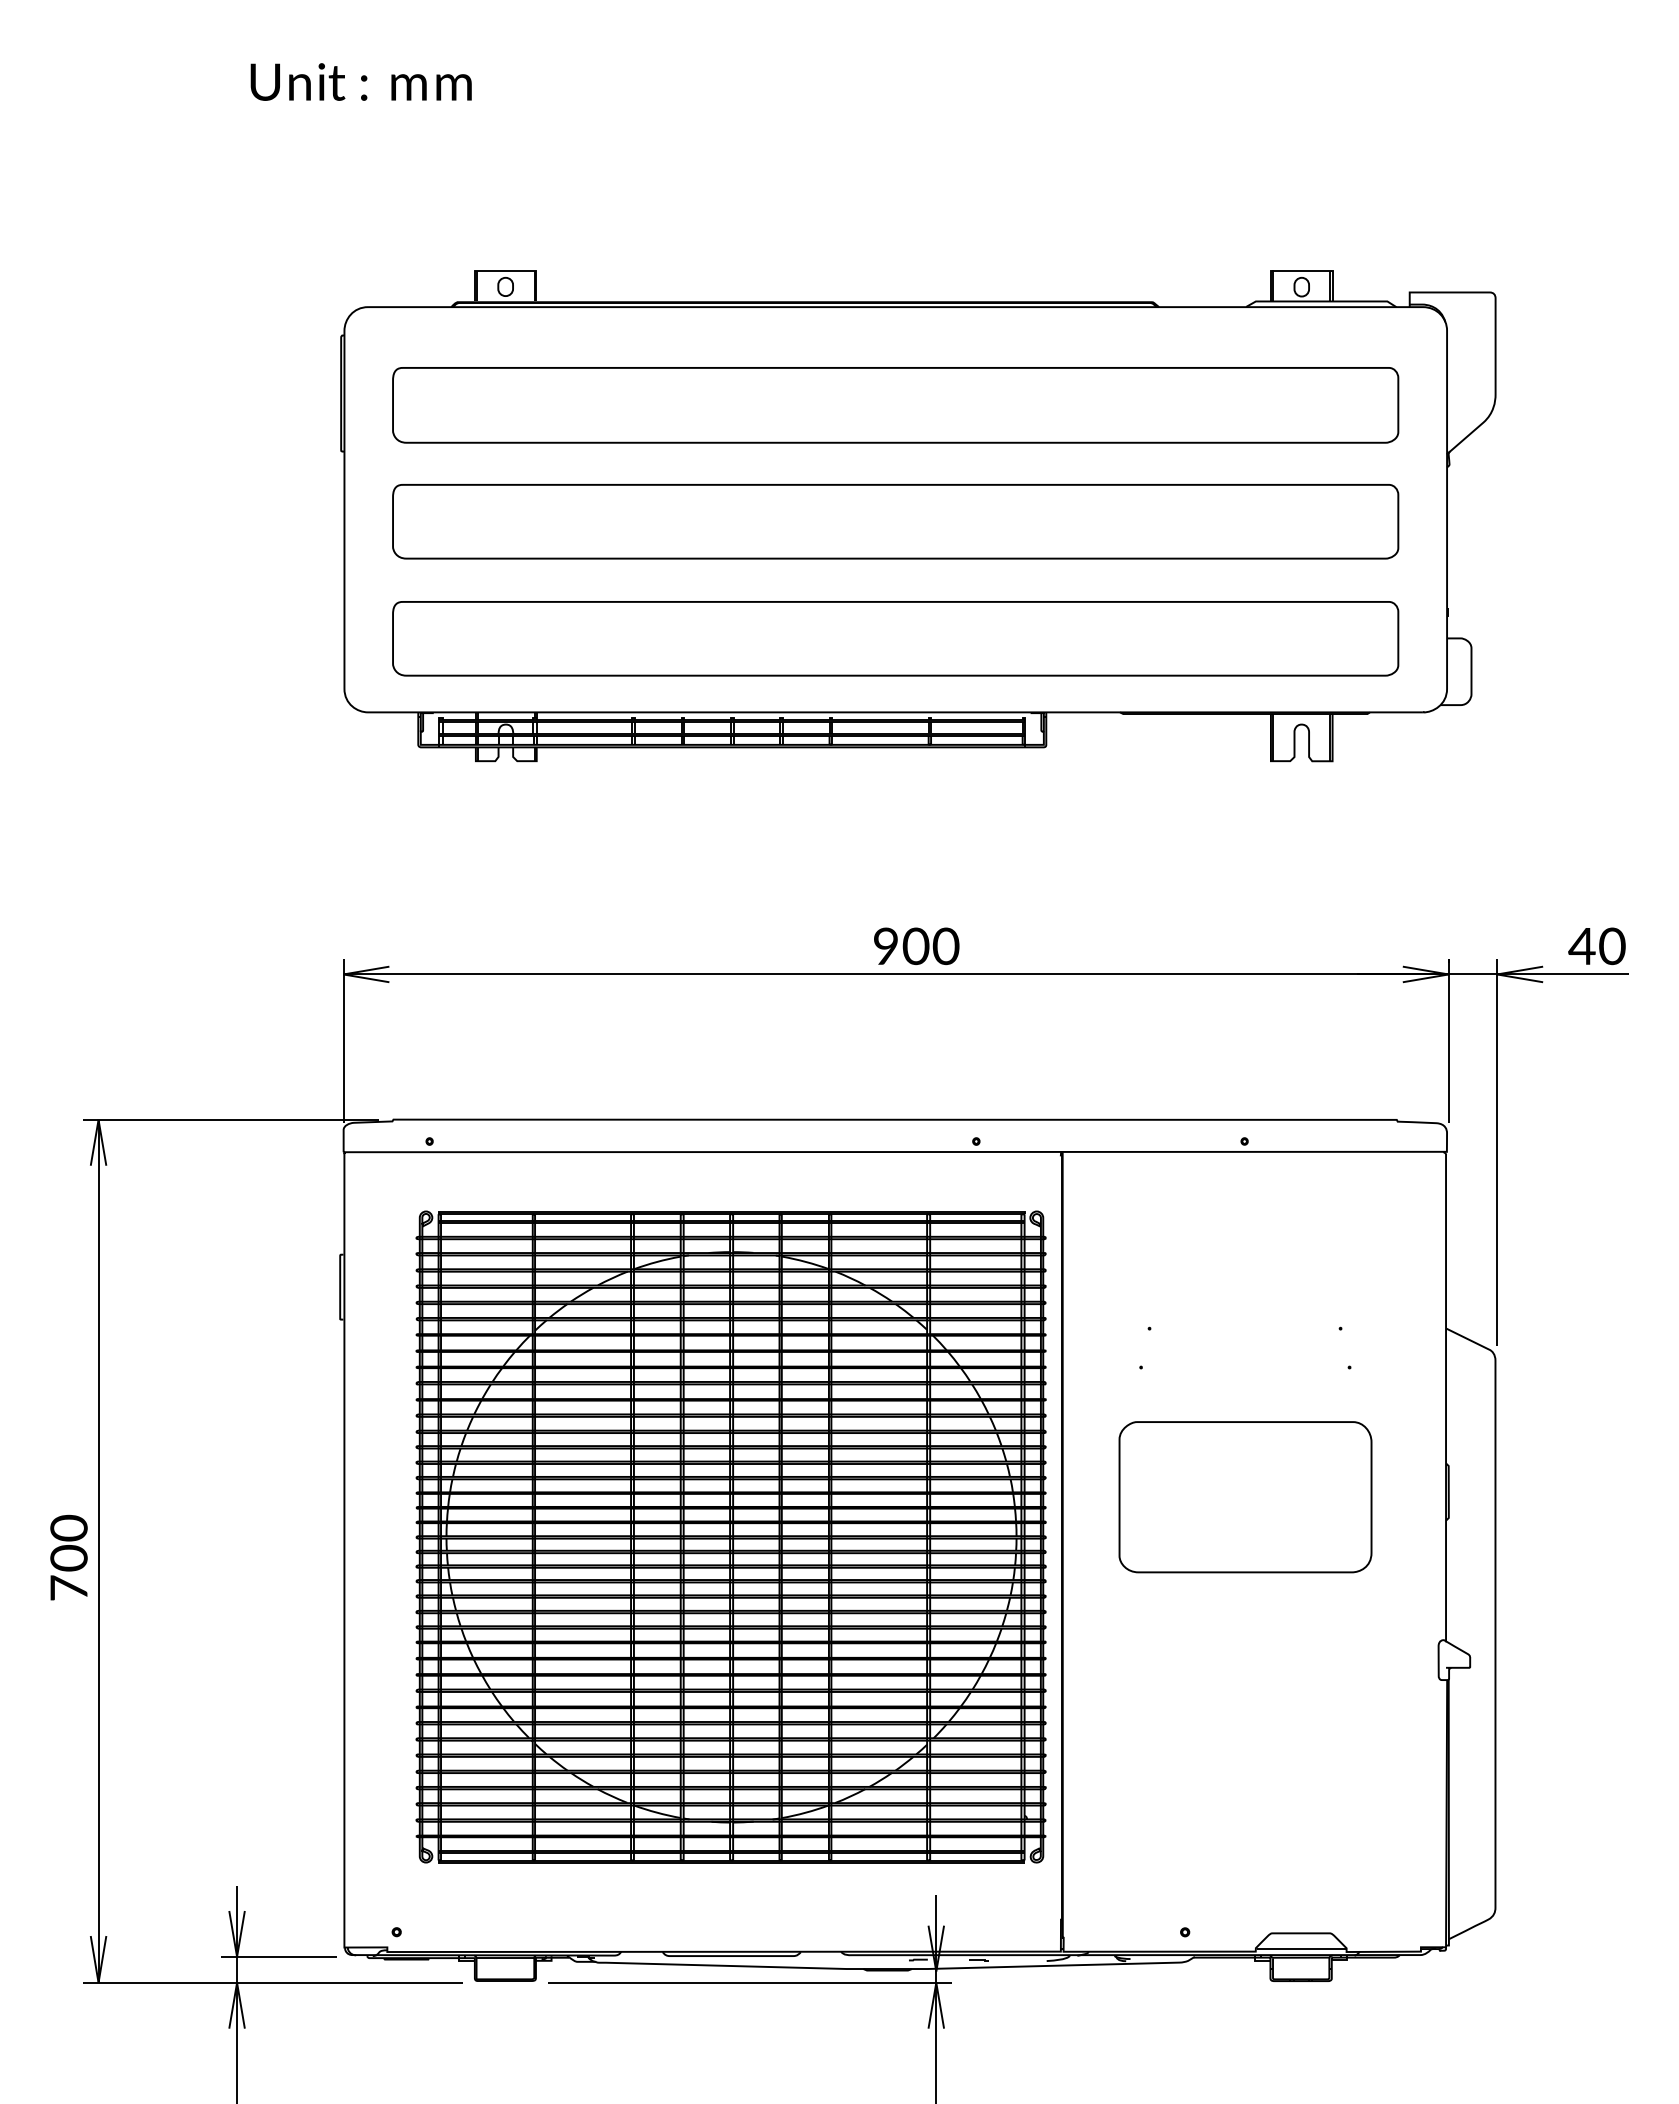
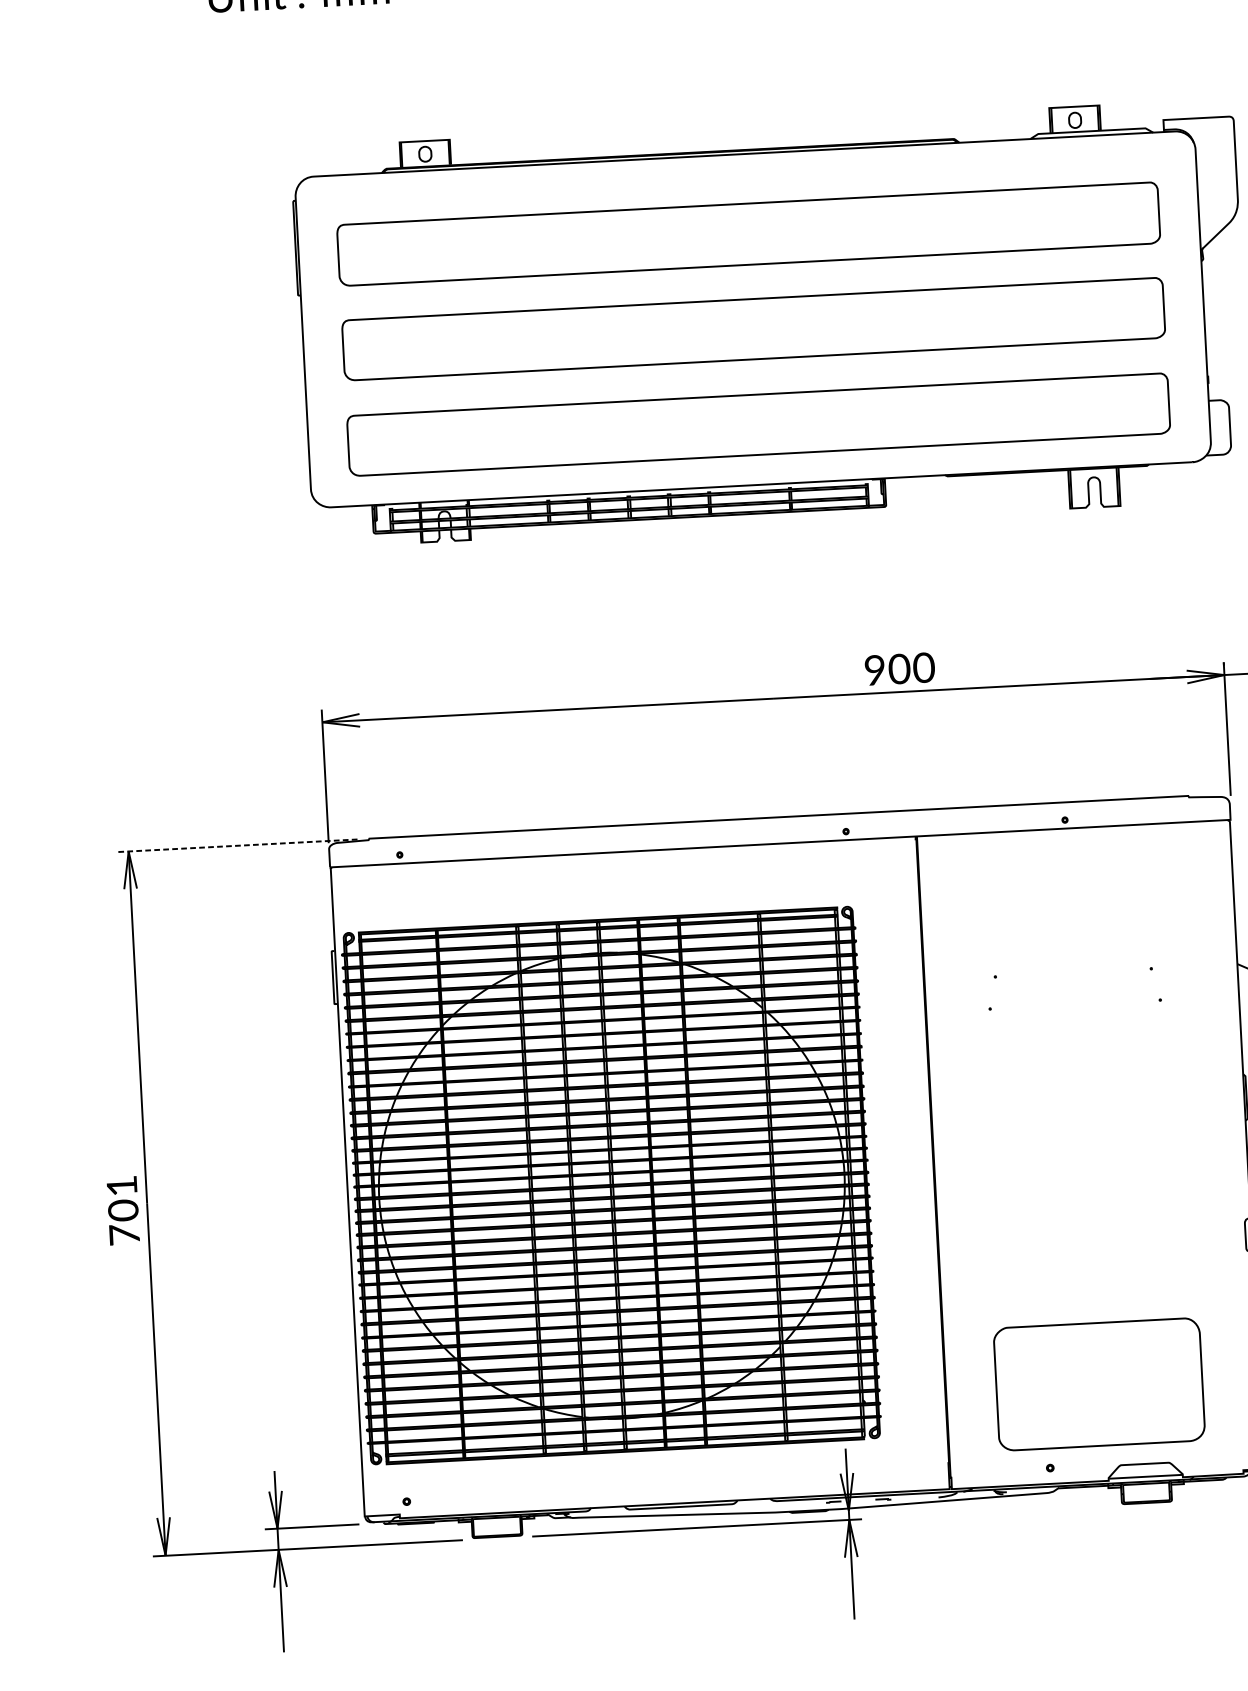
text: (916, 946) -> (899, 669), moved
line: (230, 1119) -> (236, 845), solid -> dashed
part: (1245, 1497) -> (1099, 1384), moved
text: (68, 1527) -> (121, 1185), 0 -> 1
part: (730, 1536) -> (610, 1185), moved

